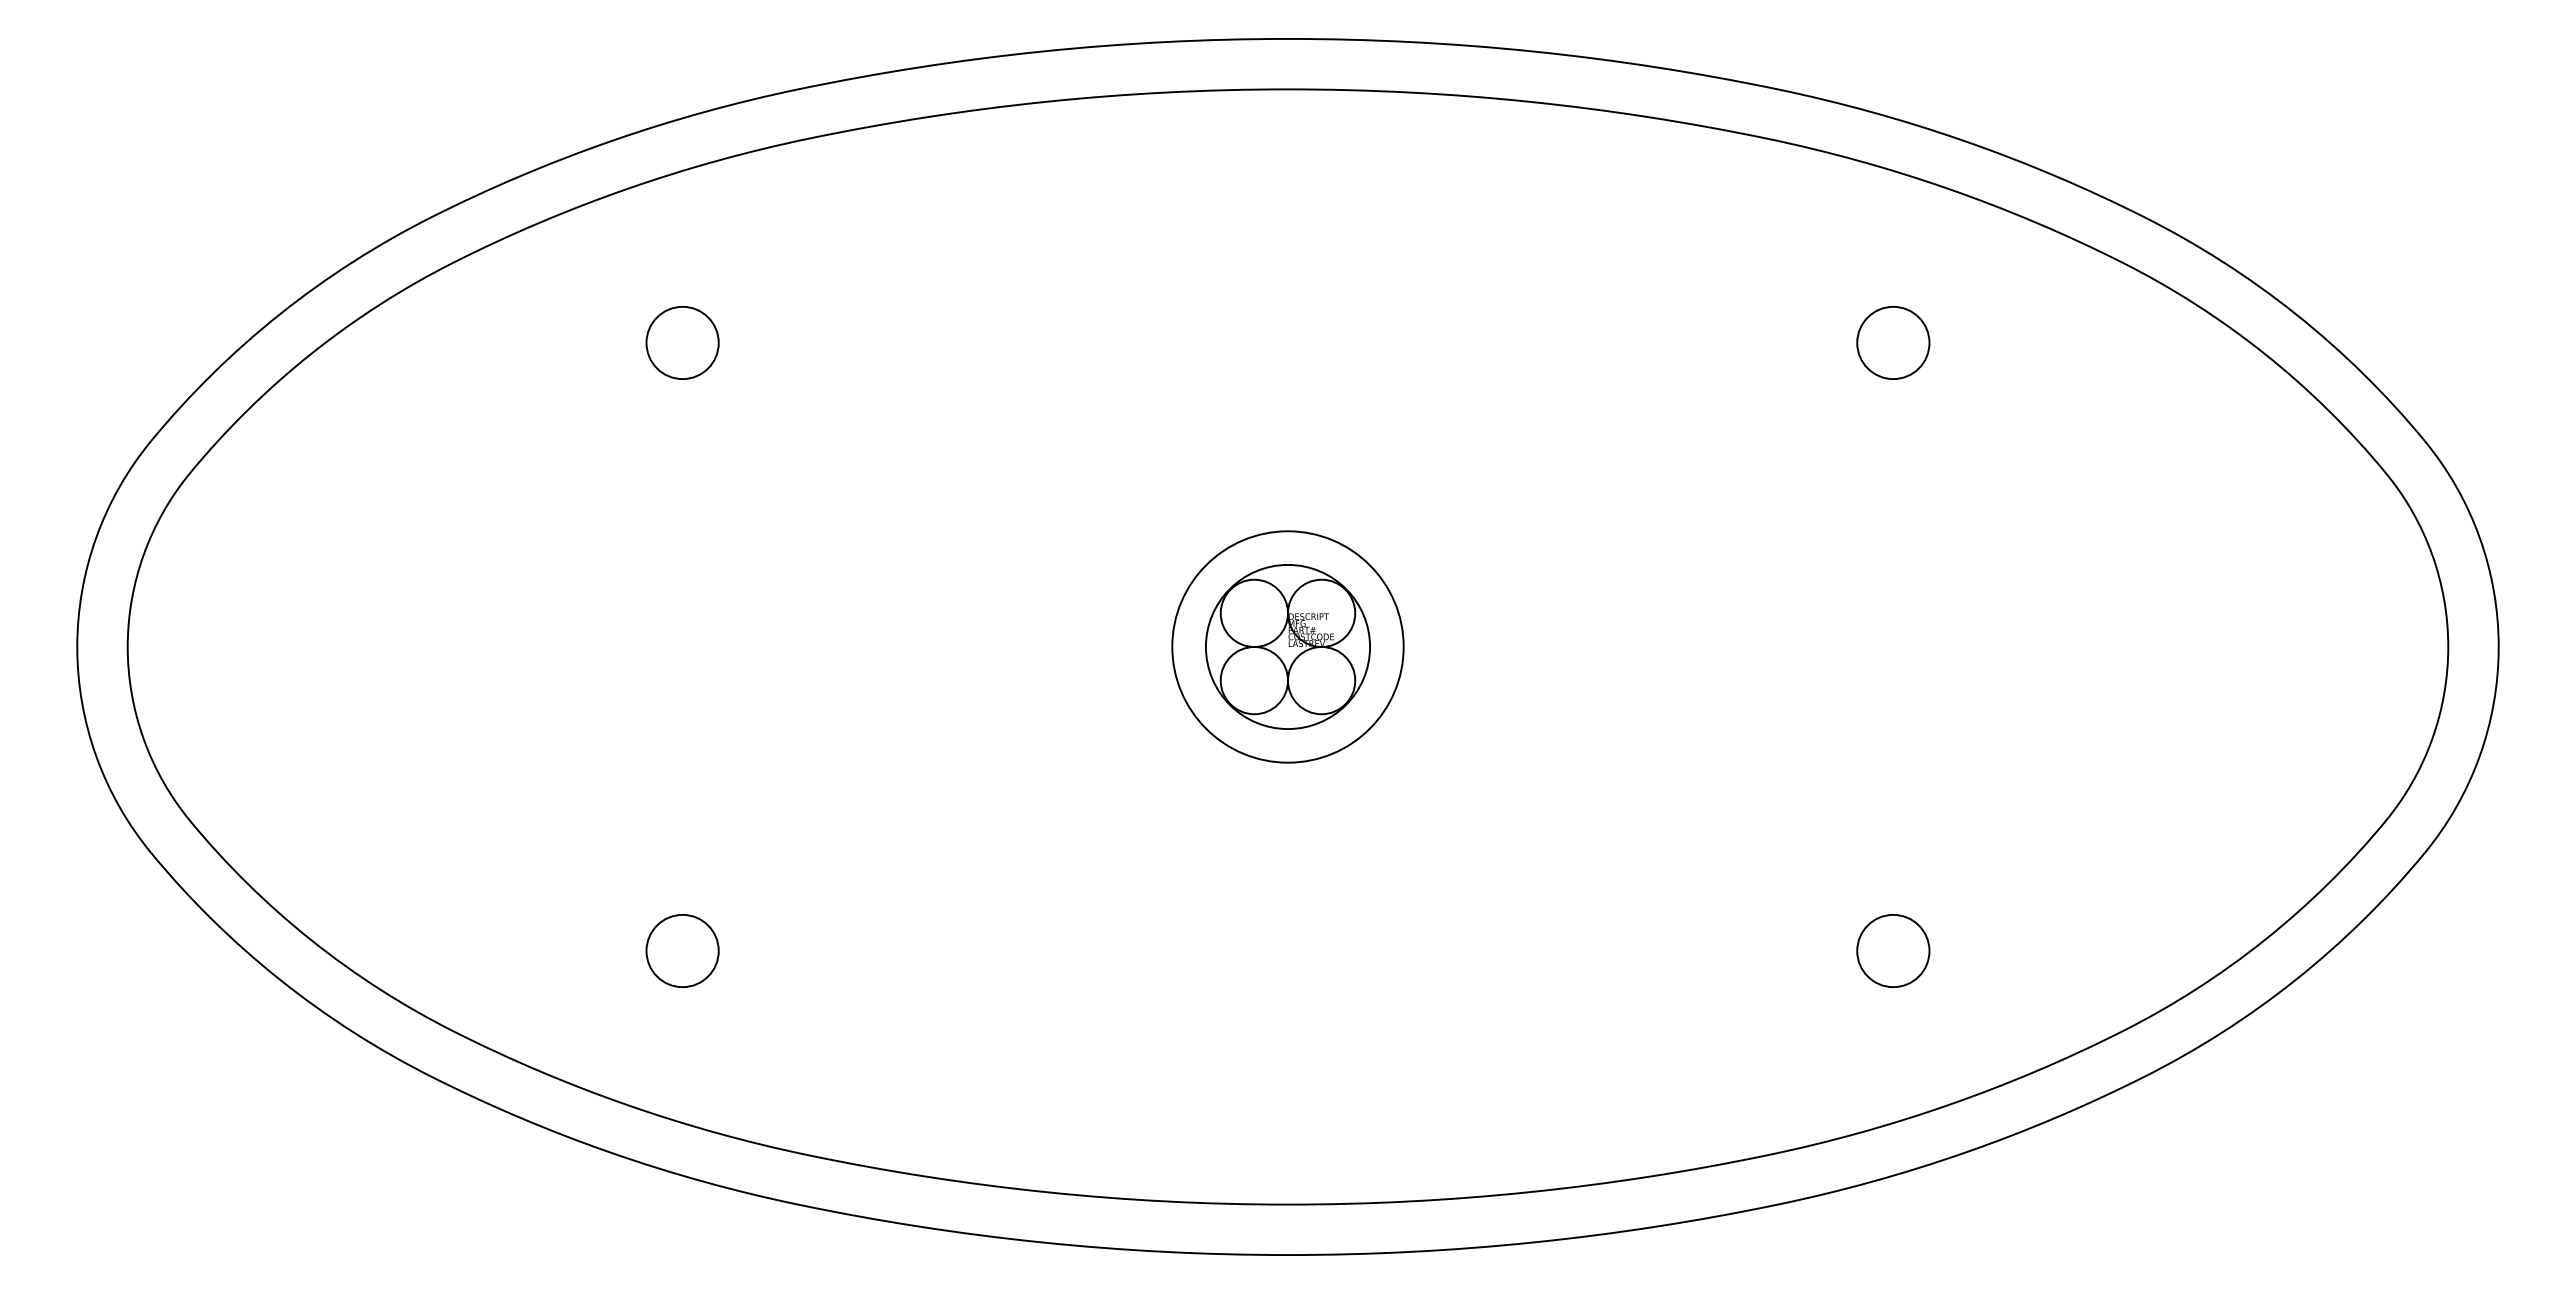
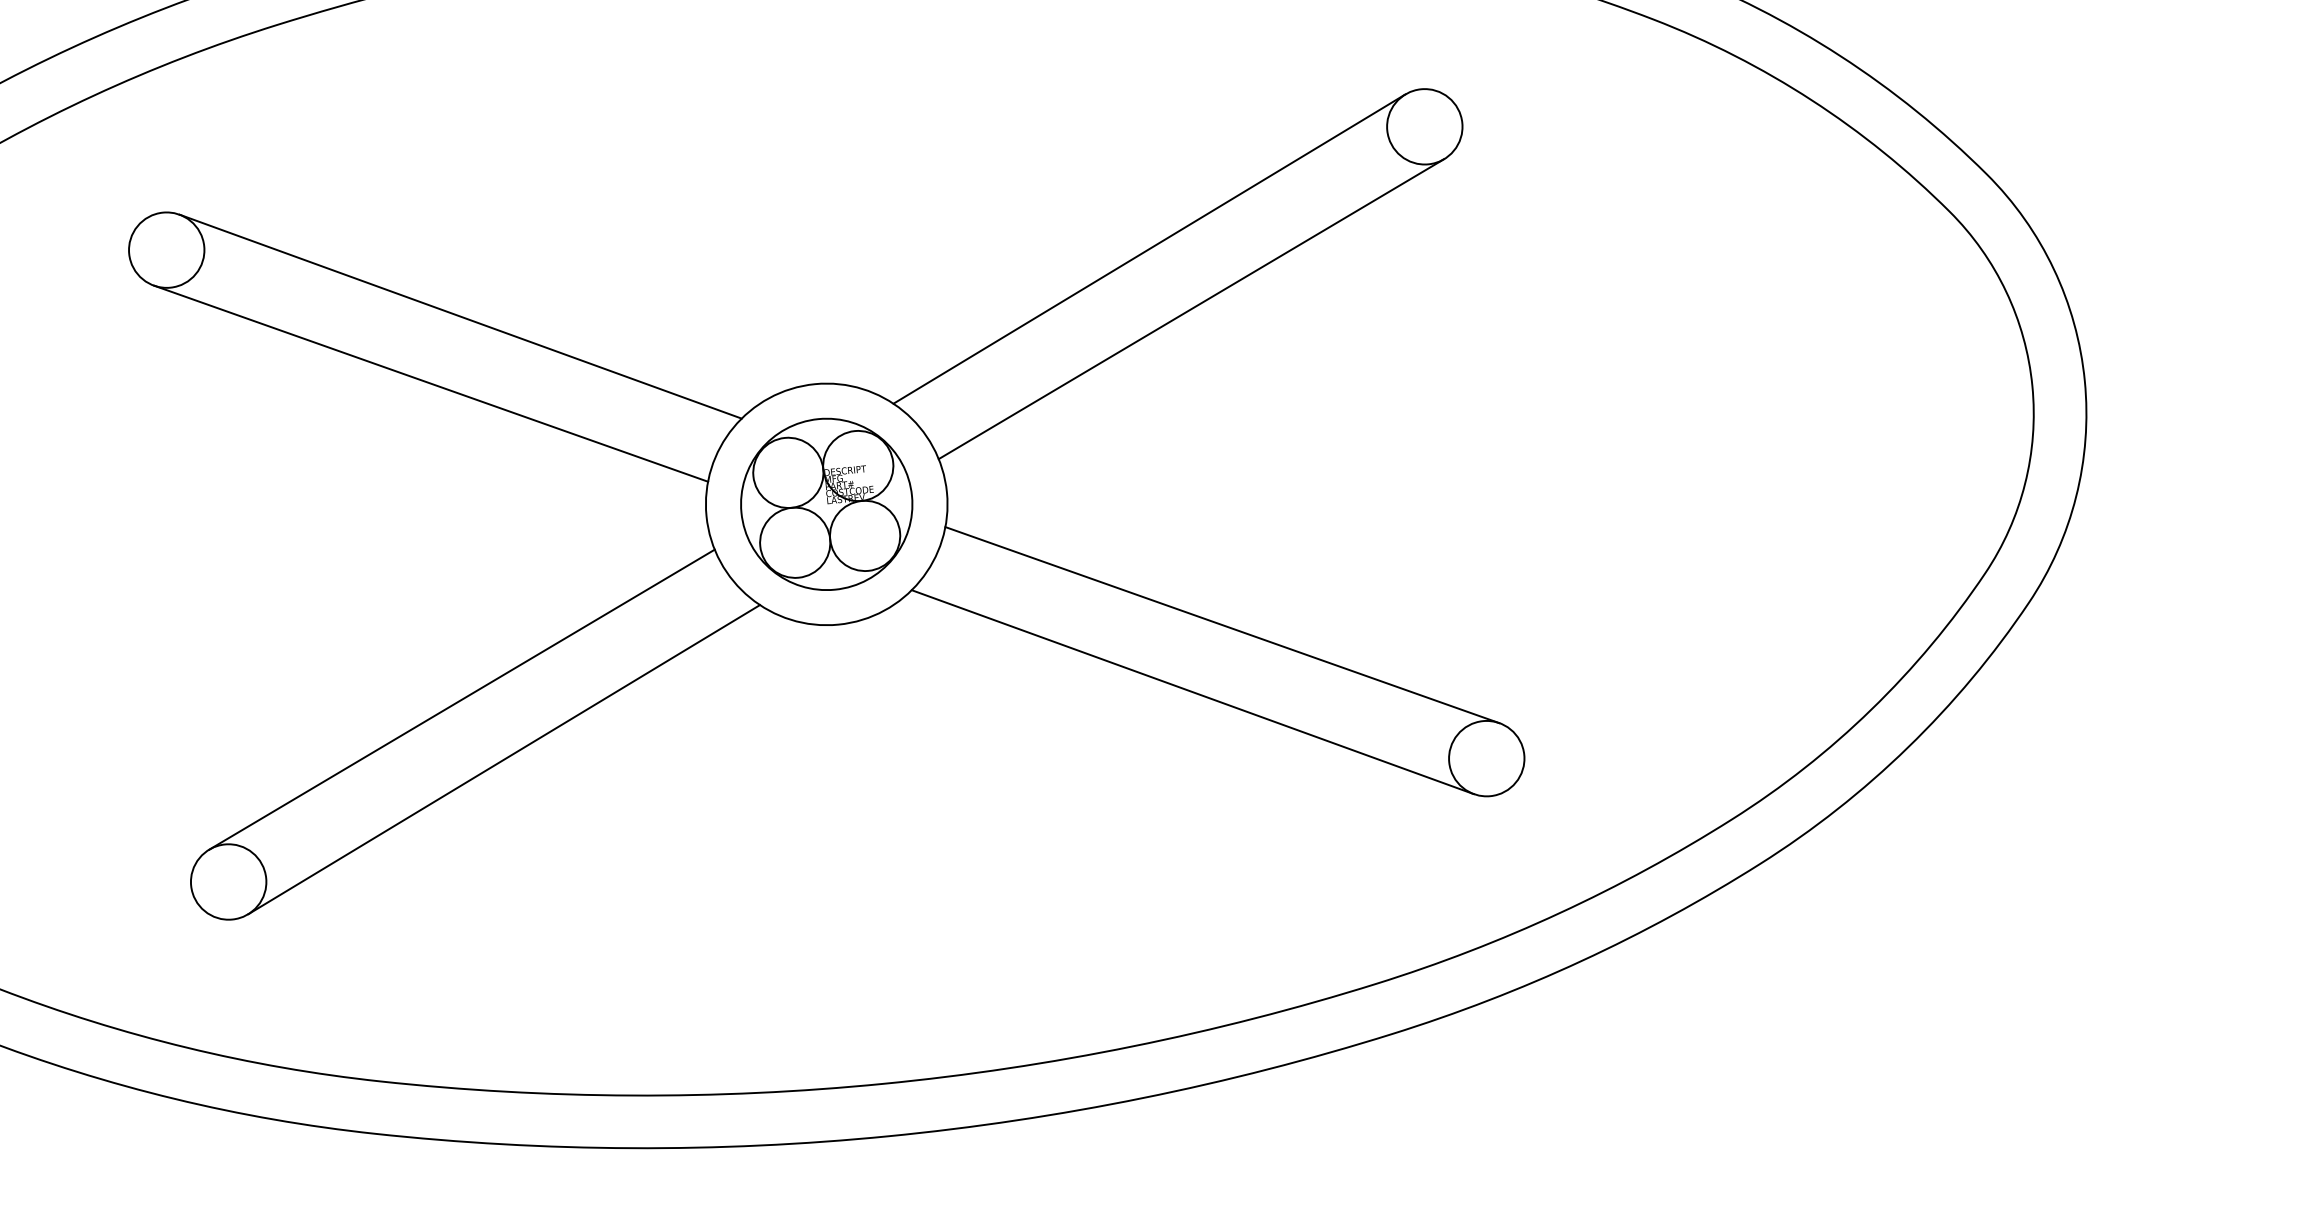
line: (956, 433) -> (460, 316), added
line: (1619, 433) -> (1149, 248), added
line: (922, 494) -> (431, 383), added
line: (1653, 494) -> (1191, 308), added
line: (922, 798) -> (462, 699), added
line: (1653, 798) -> (1221, 624), added
line: (956, 859) -> (503, 759), added
line: (1619, 859) -> (1192, 691), added

